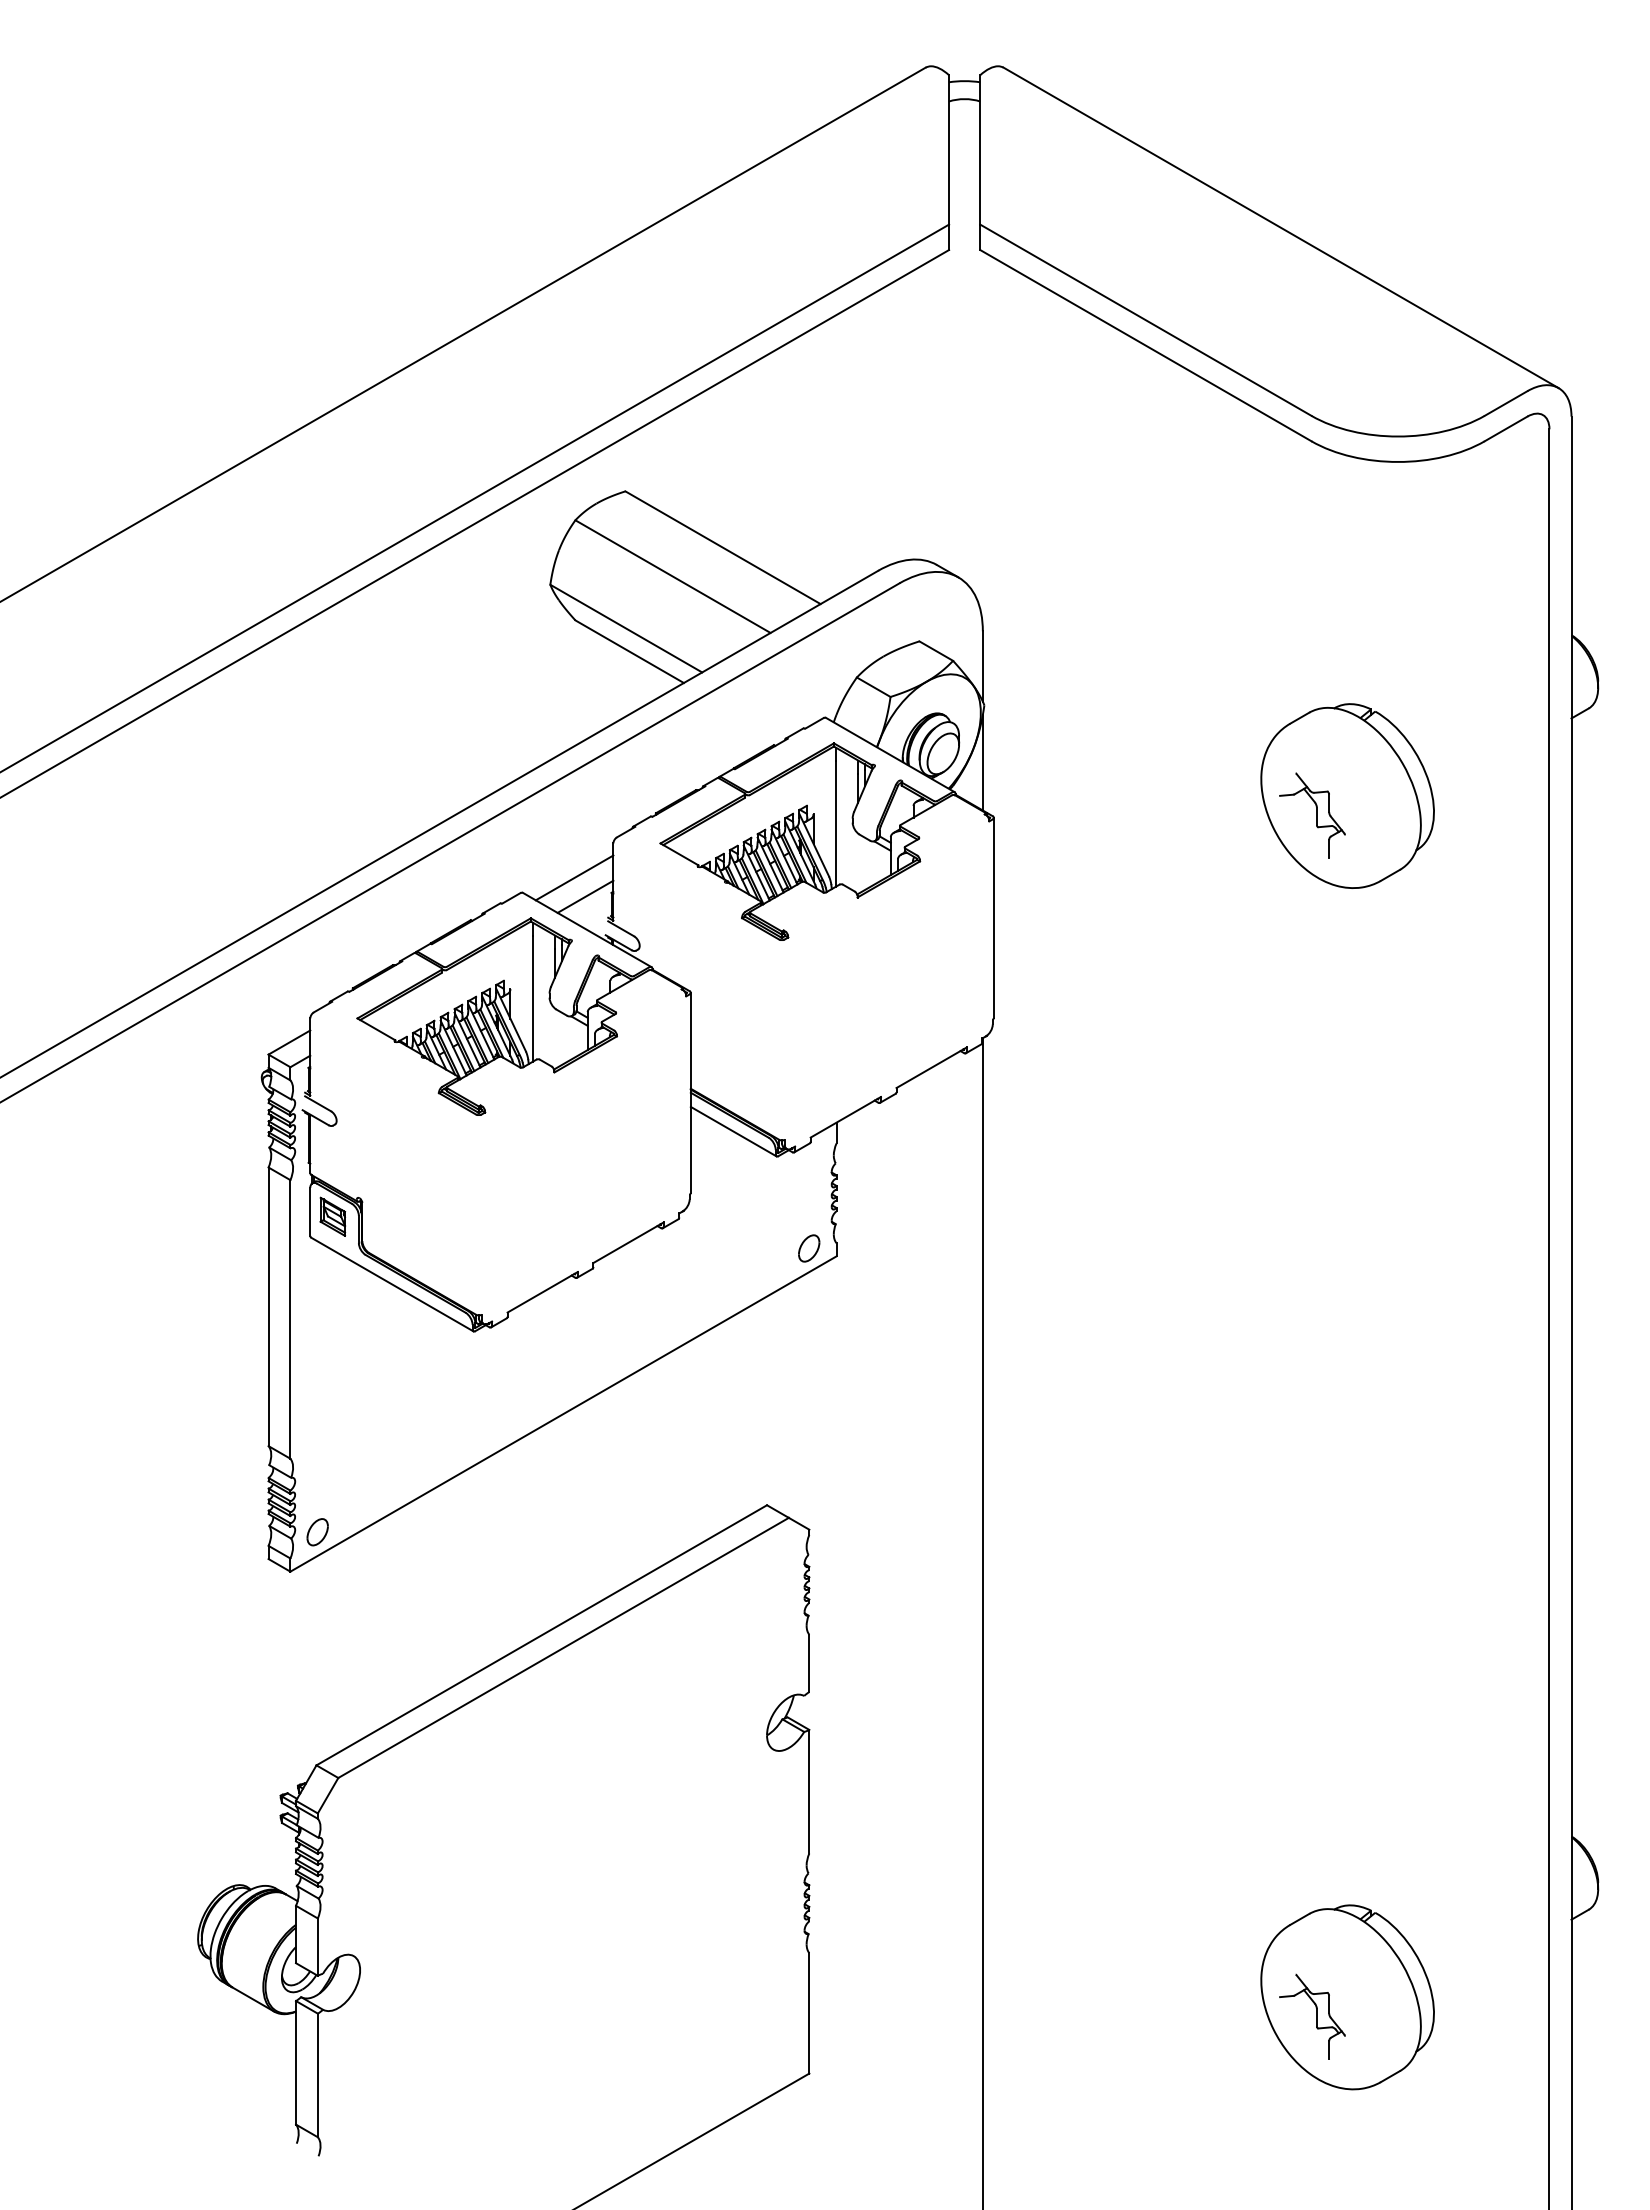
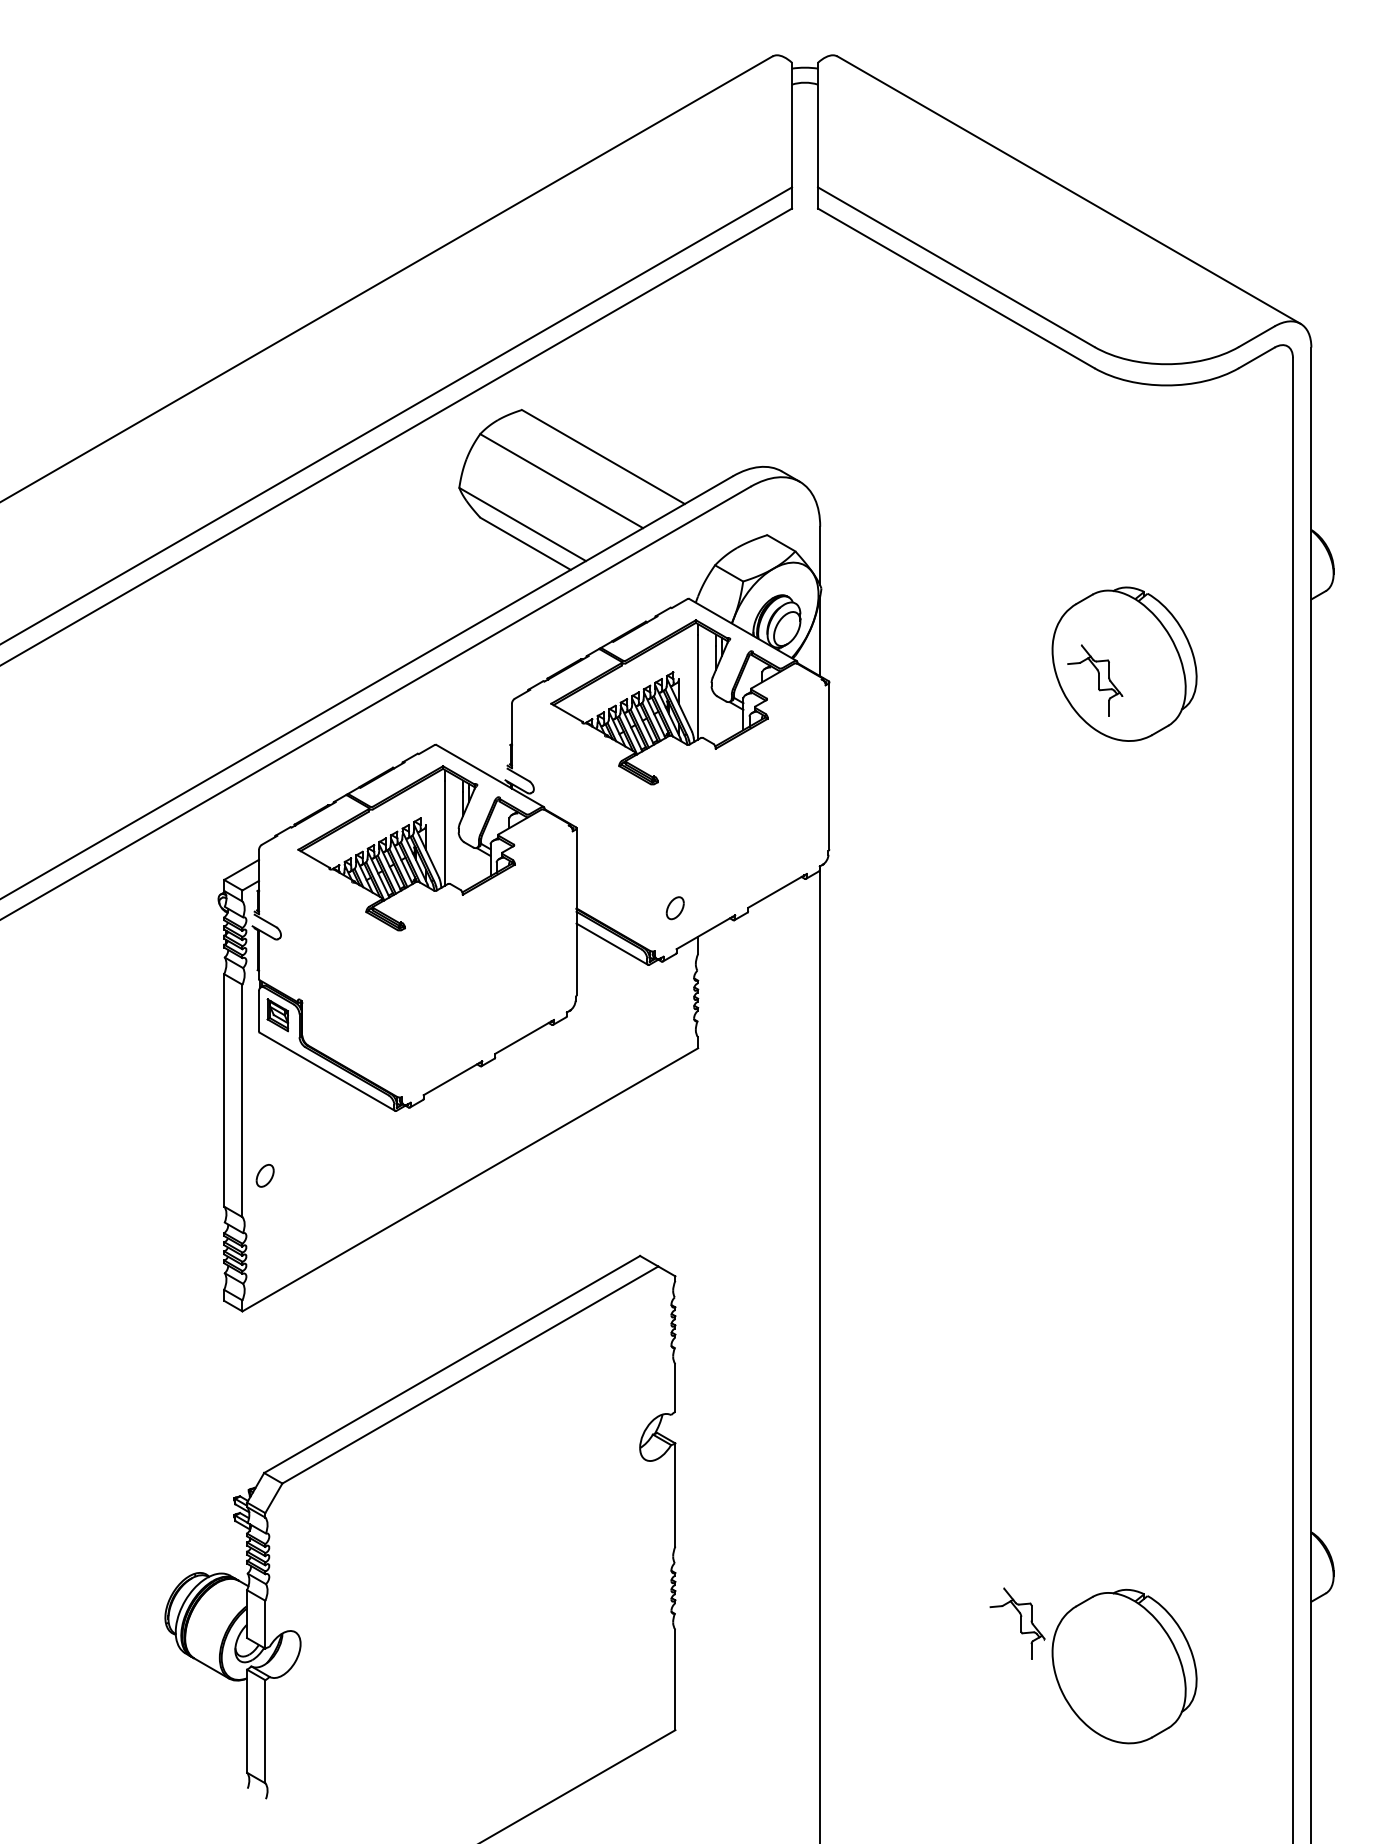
line: (574, 877) -> (479, 732), removed
line: (585, 896) -> (488, 748), removed
part: (809, 1248) -> (675, 908), moved
part: (317, 1532) -> (265, 1176), moved
part: (1312, 2016) -> (1017, 1623), moved

